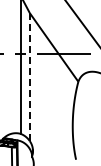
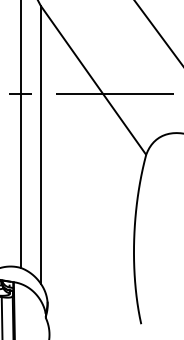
line: (29, 77) -> (40, 145), dashed -> solid

